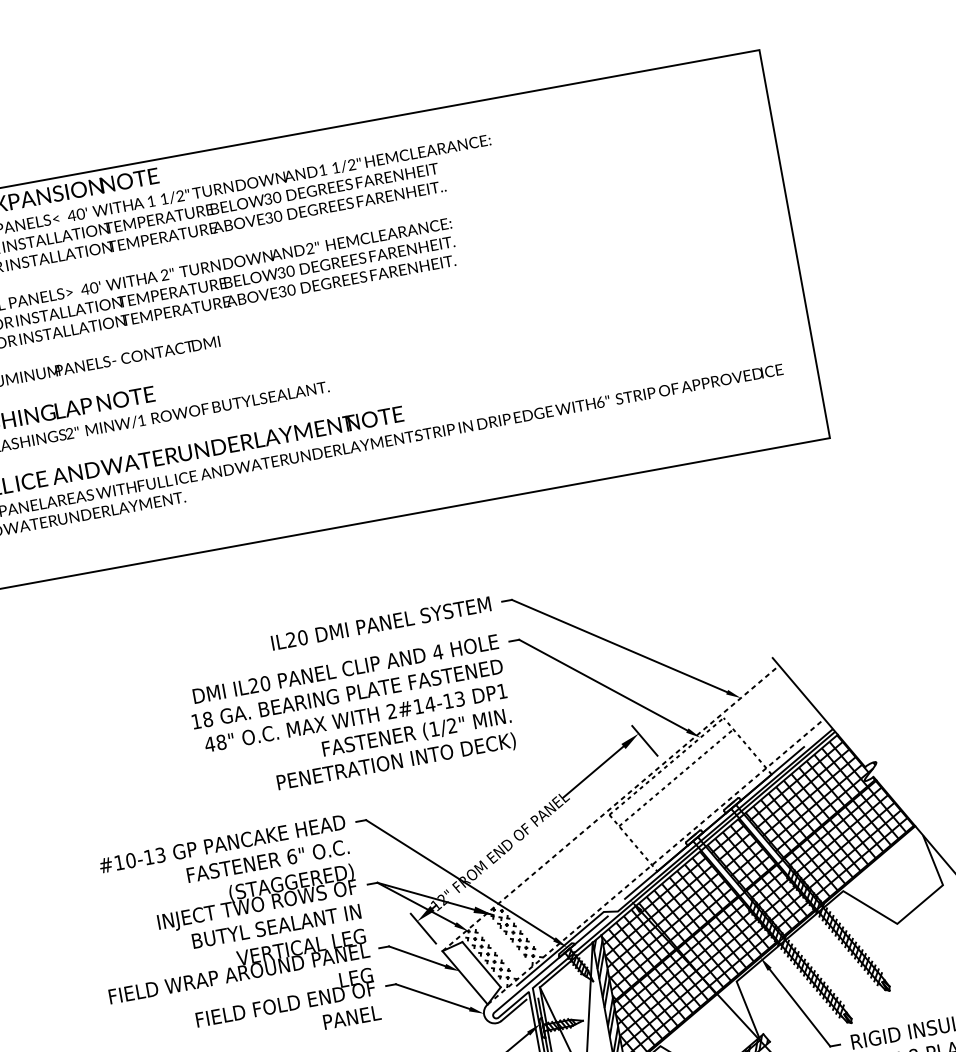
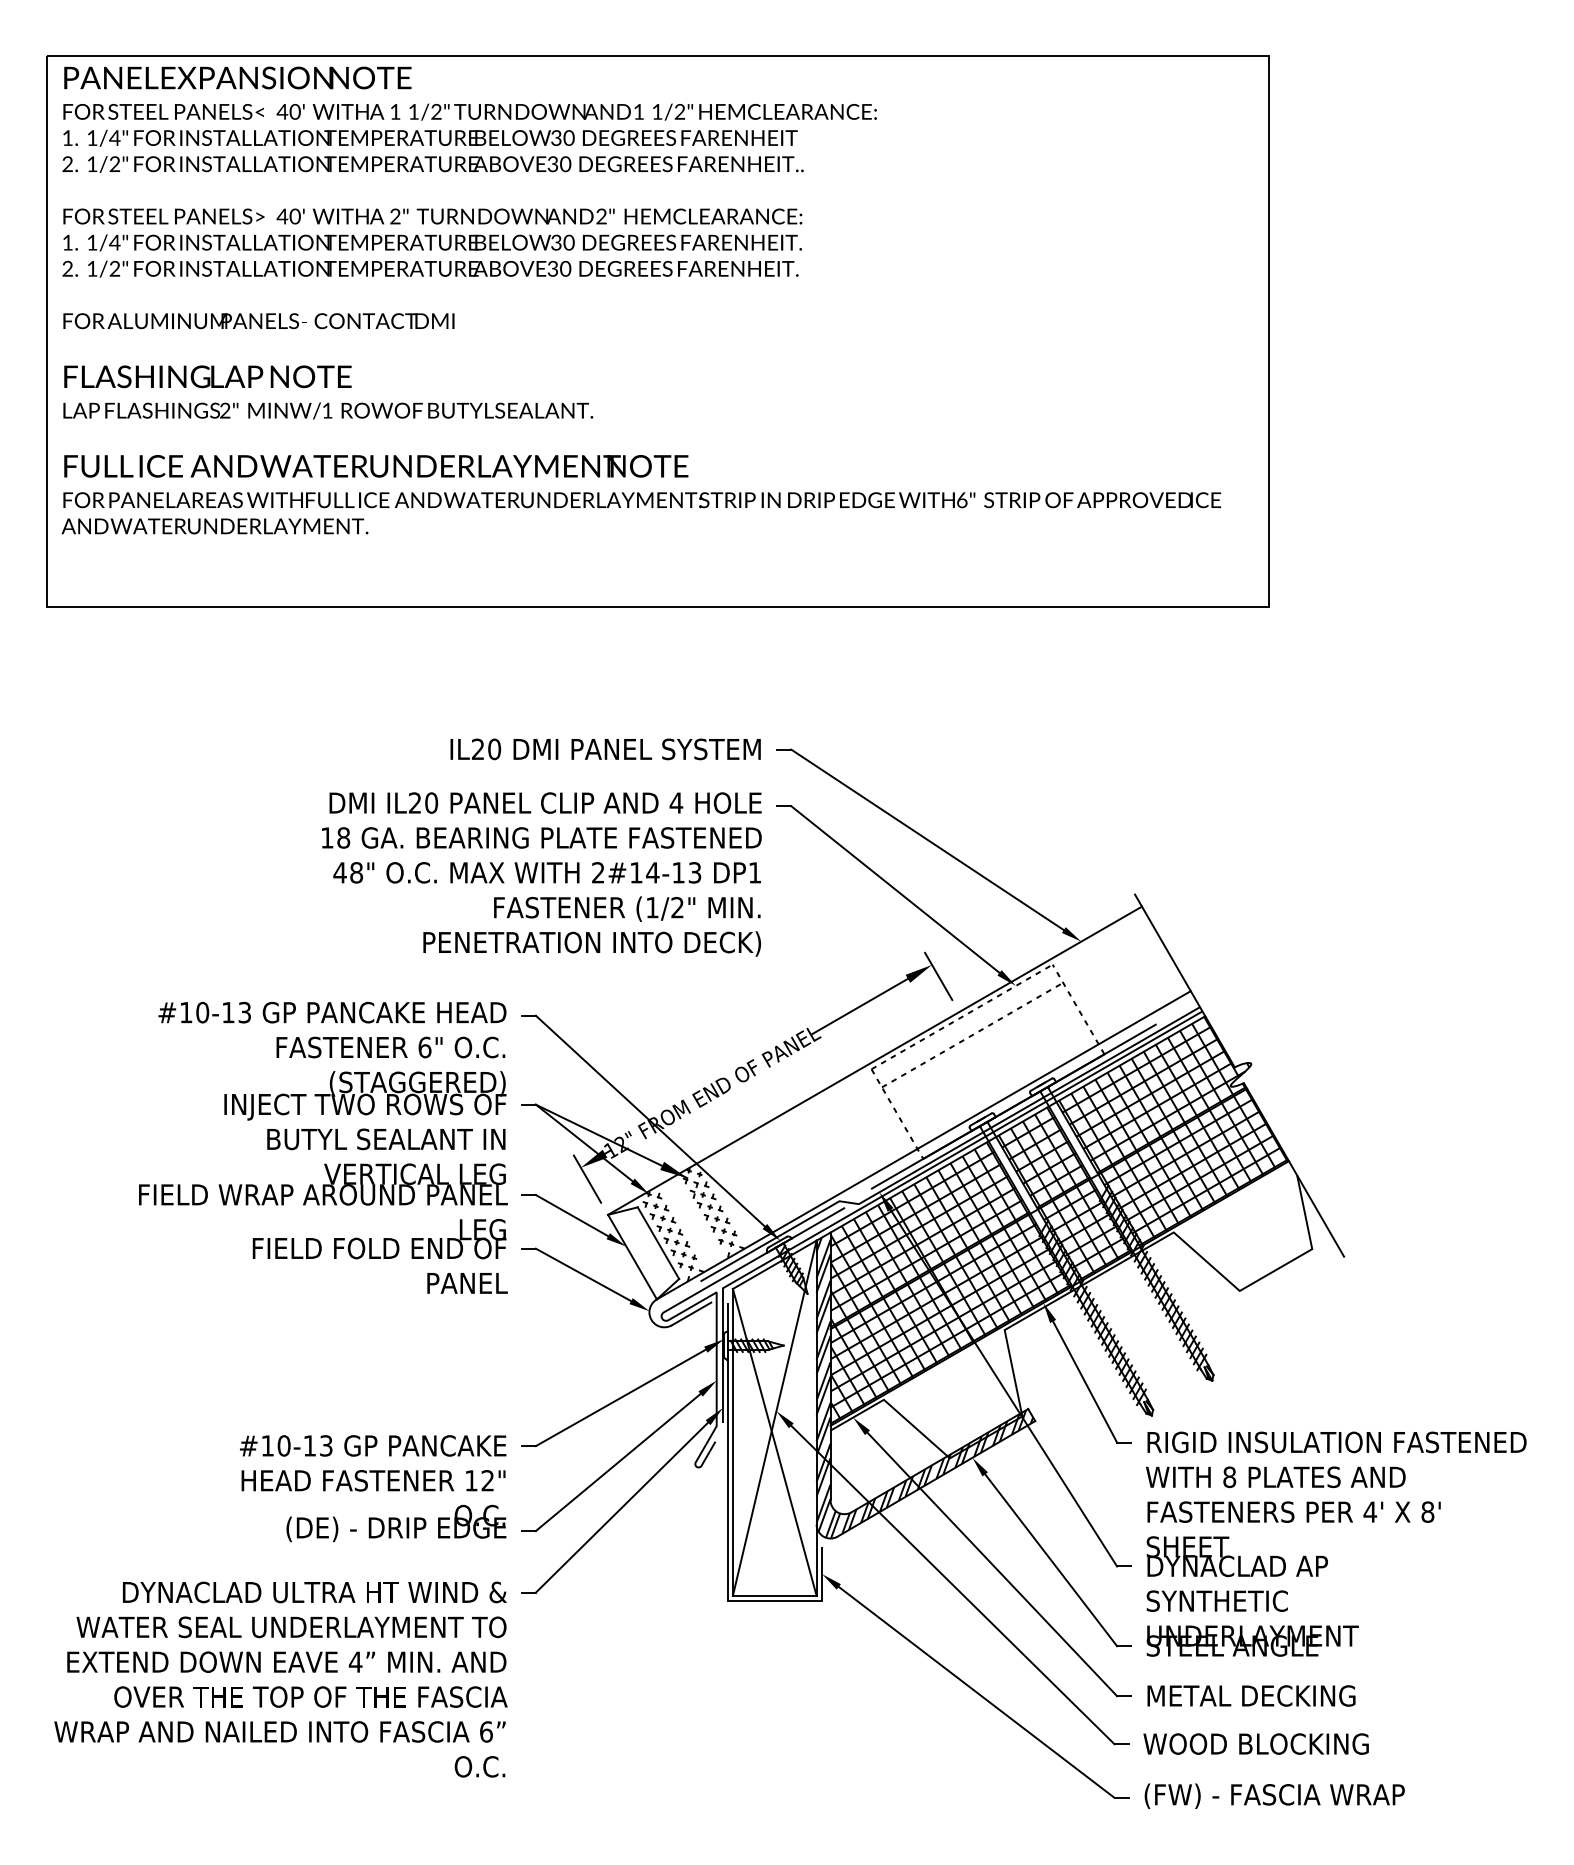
line: (611, 808) -> (875, 1060), dashed -> solid
line: (656, 861) -> (924, 1145), dashed -> solid

